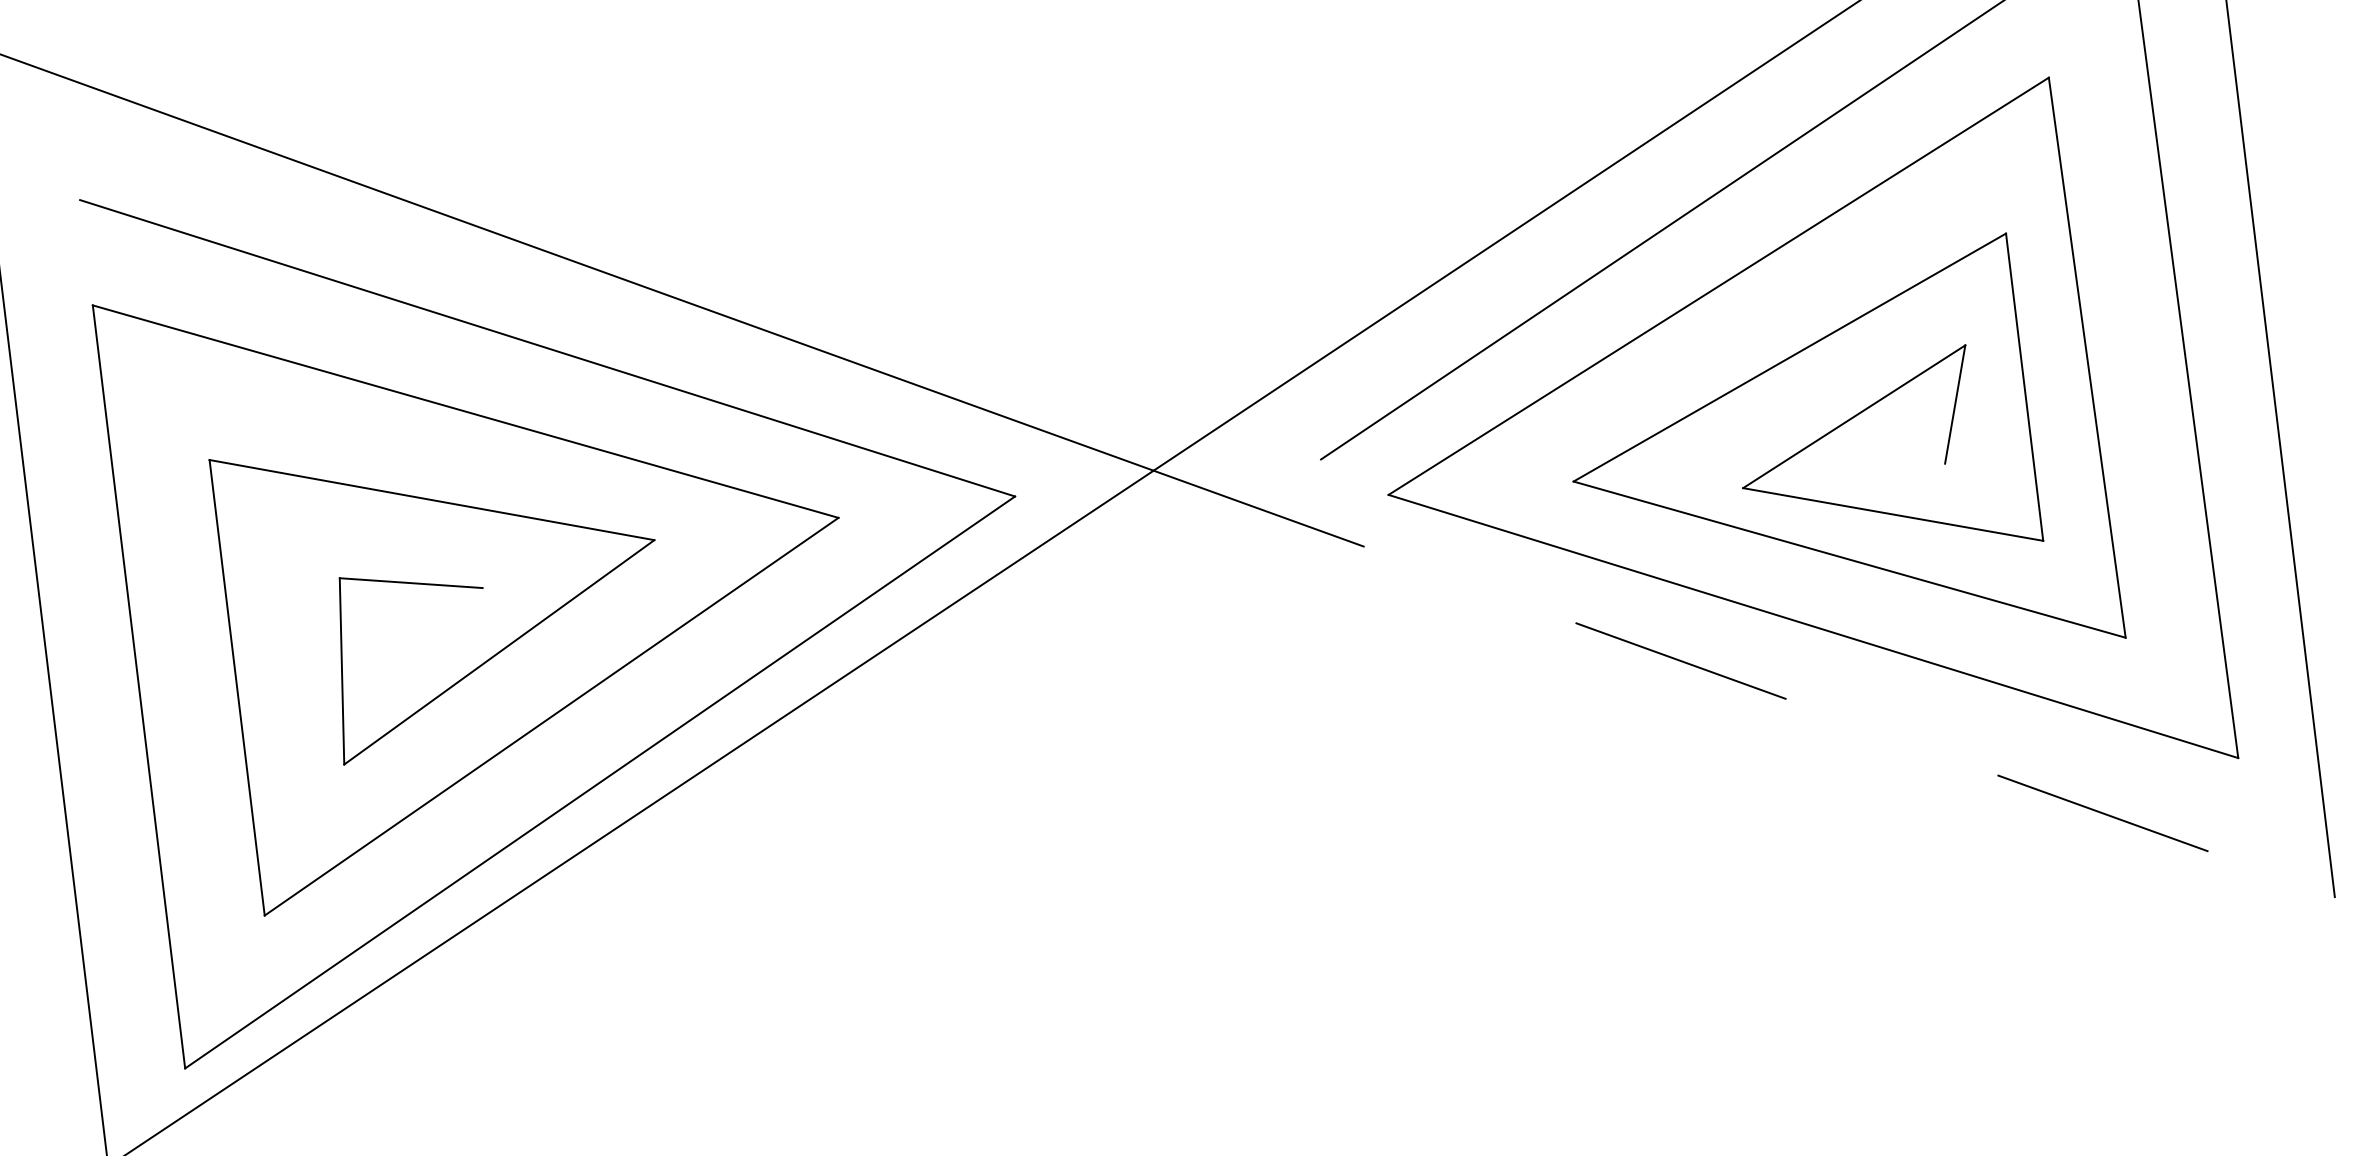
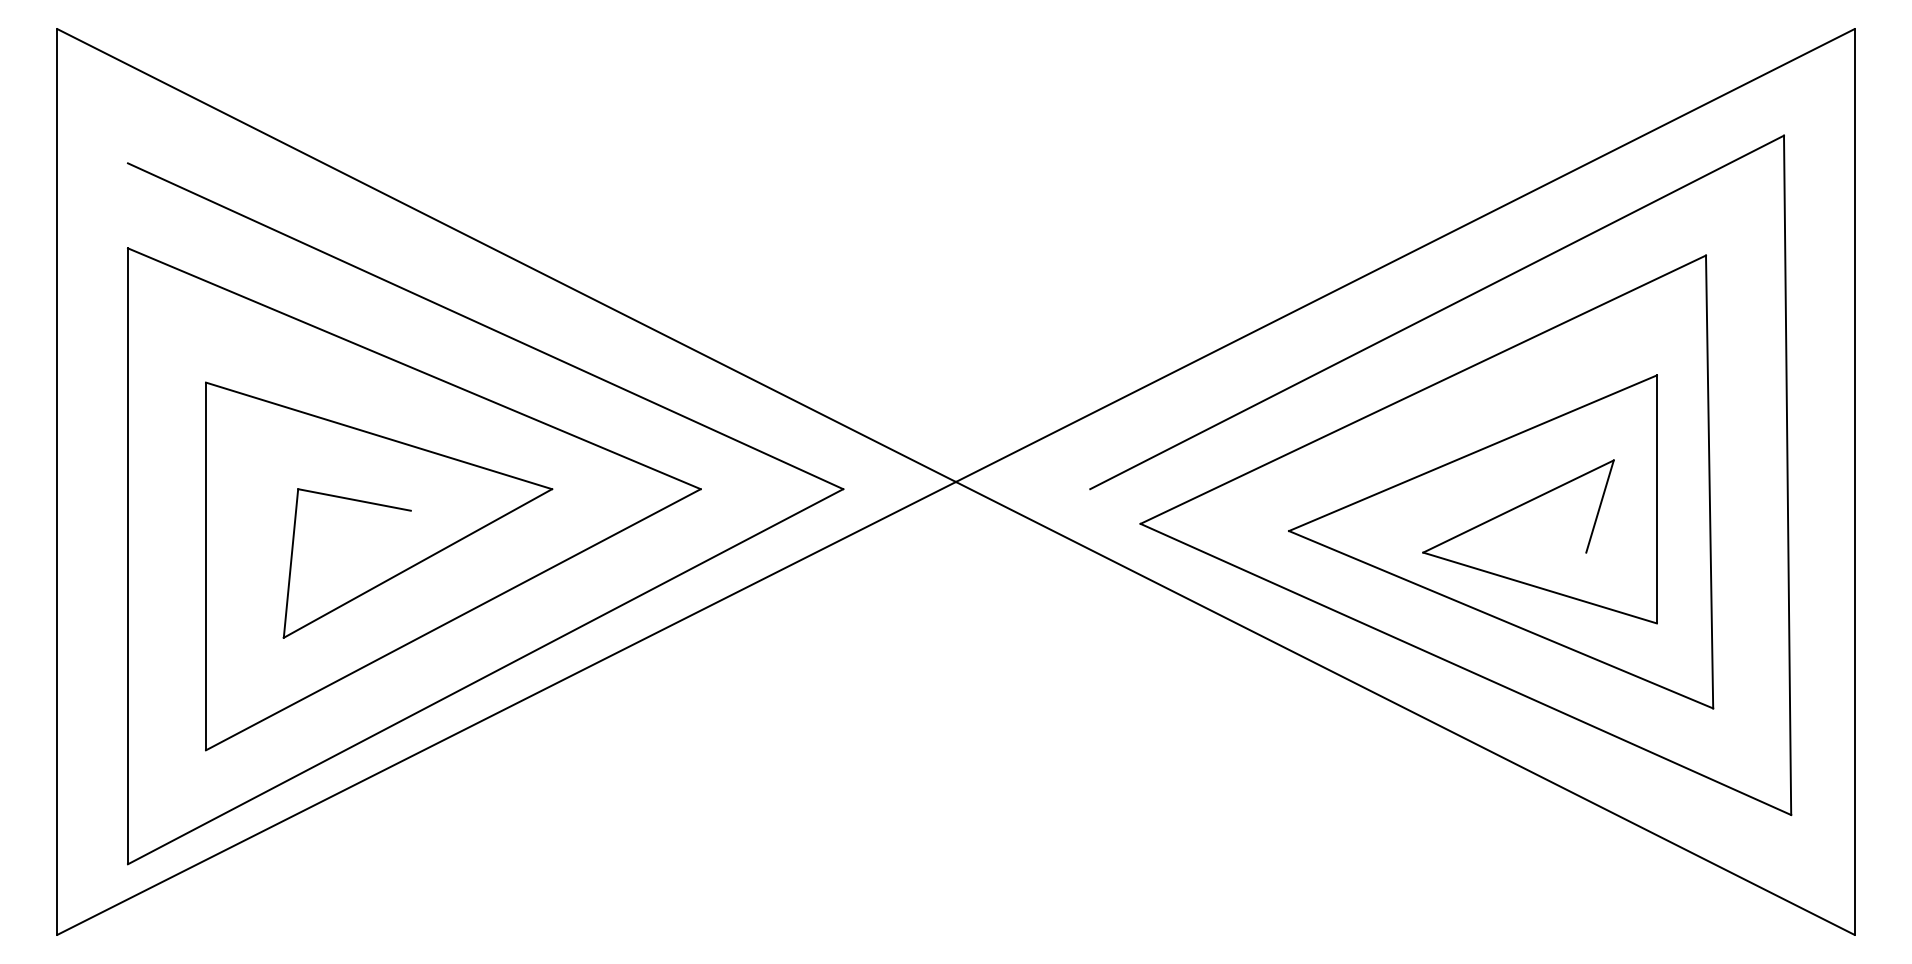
line: (1744, 683) -> (1405, 708), dashed -> solid

